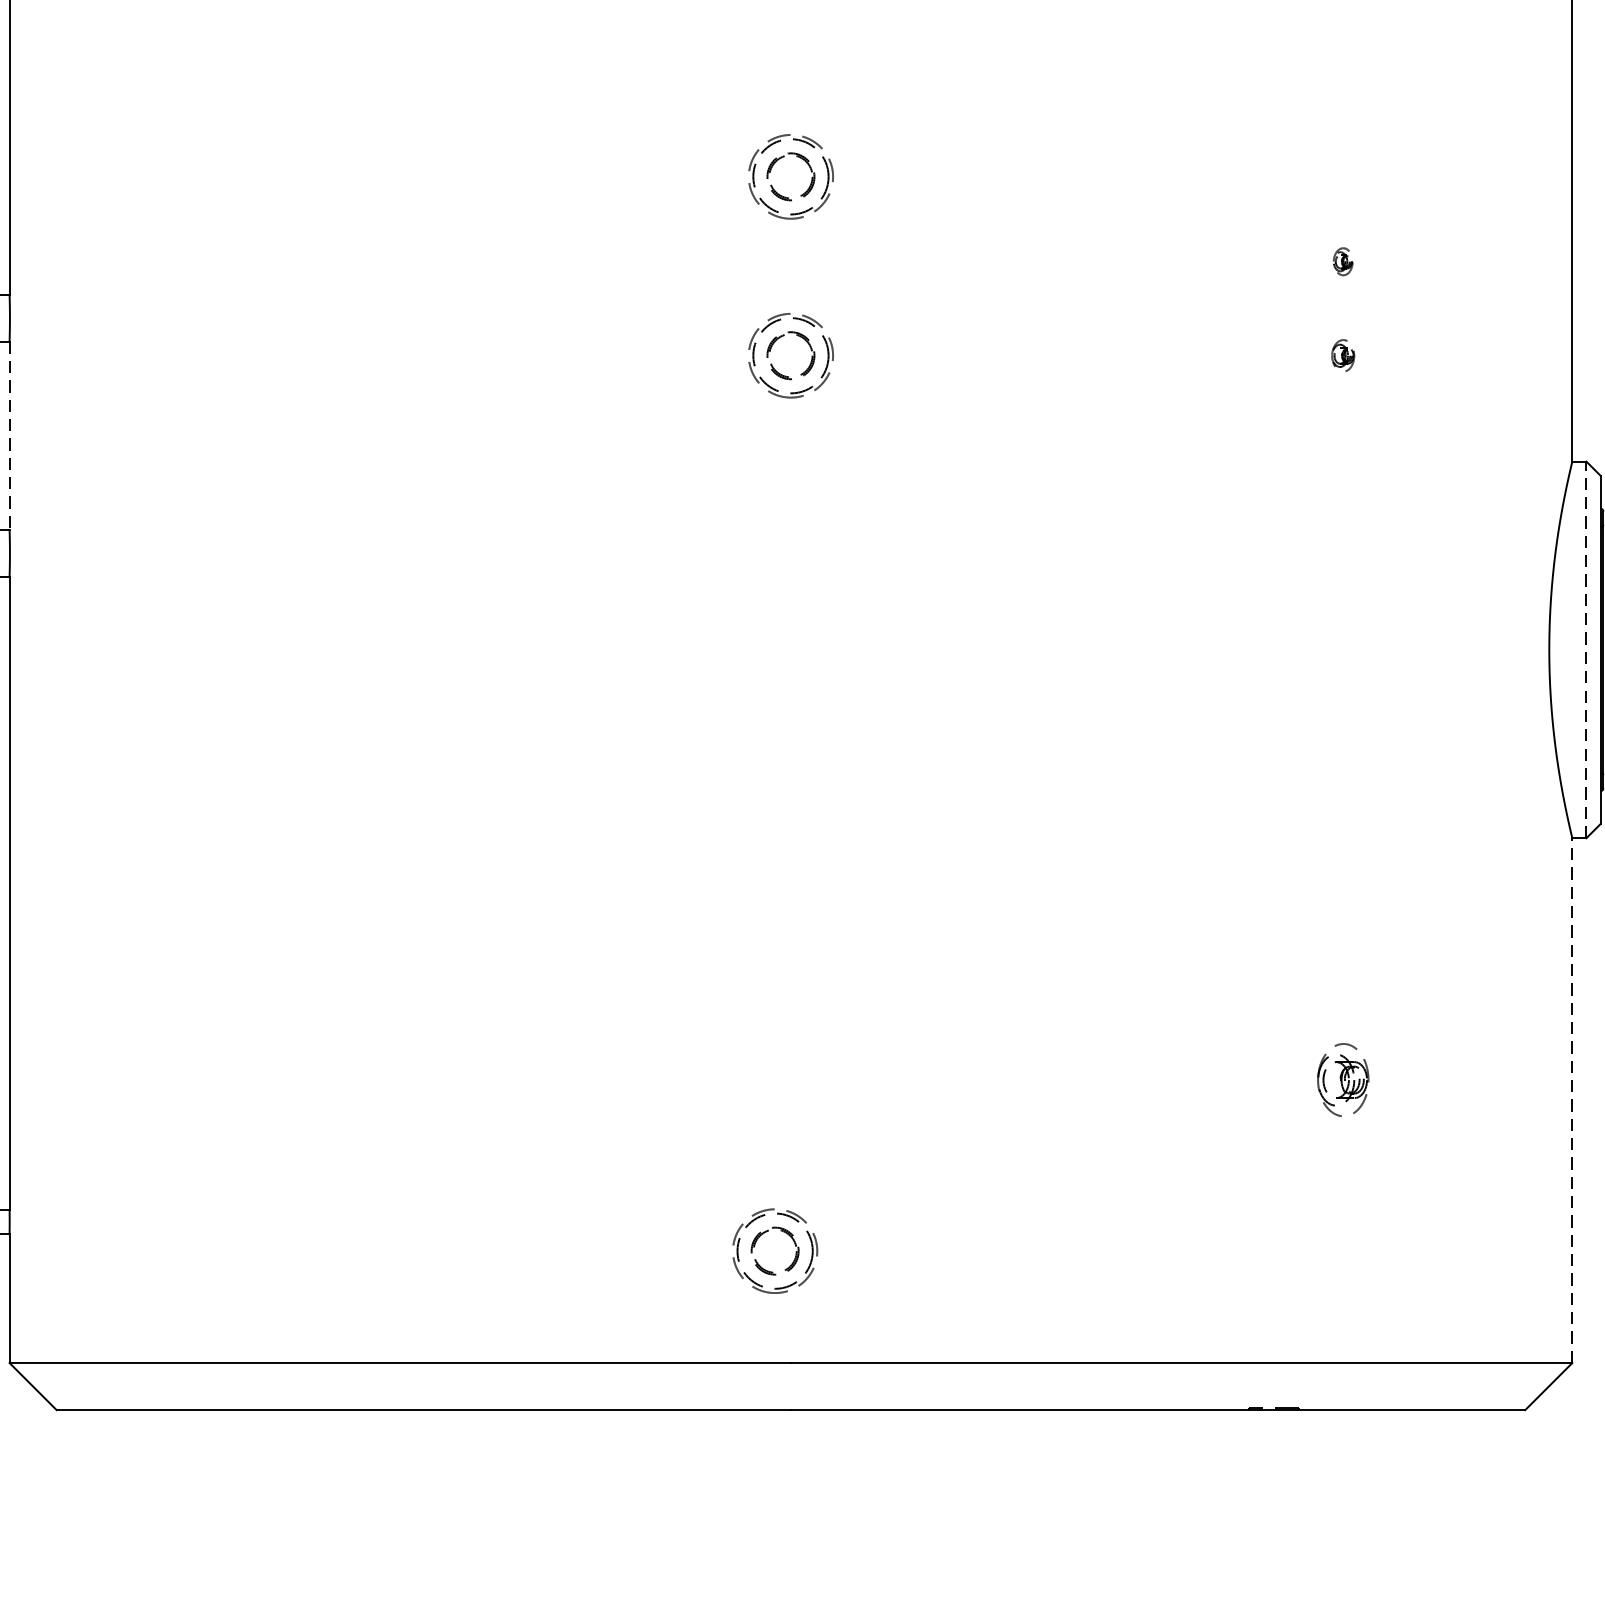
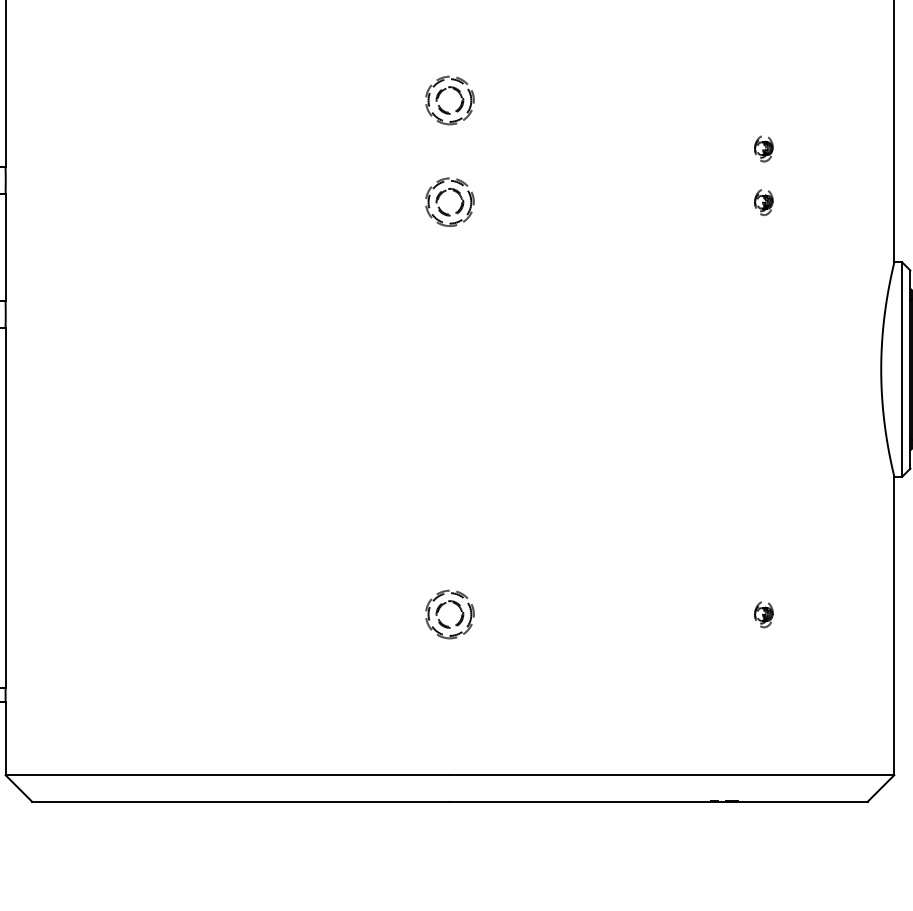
part: (1342, 261) -> (763, 148), size x1.67
part: (1342, 356) -> (763, 202), size x1.43
line: (9, 435) -> (5, 247), dashed -> solid
line: (1586, 649) -> (902, 369), dashed -> solid
part: (1342, 1080) -> (763, 614), size x0.62
line: (1572, 1099) -> (894, 625), dashed -> solid
part: (760, 1238) -> (441, 607), moved

